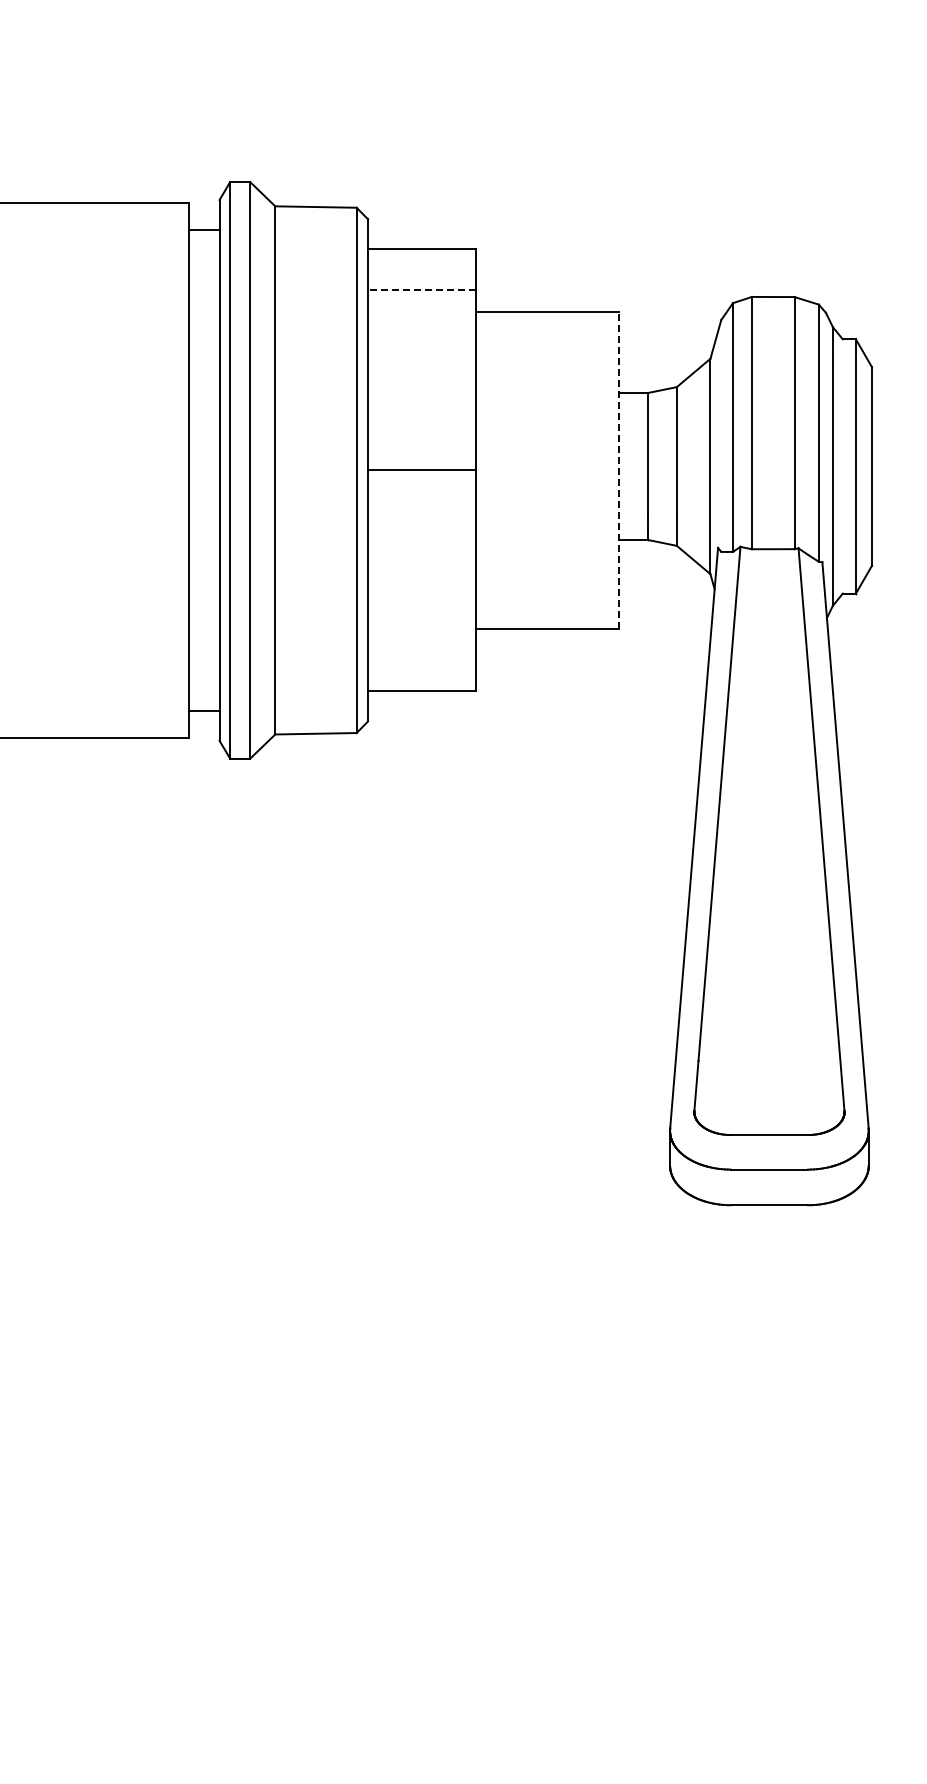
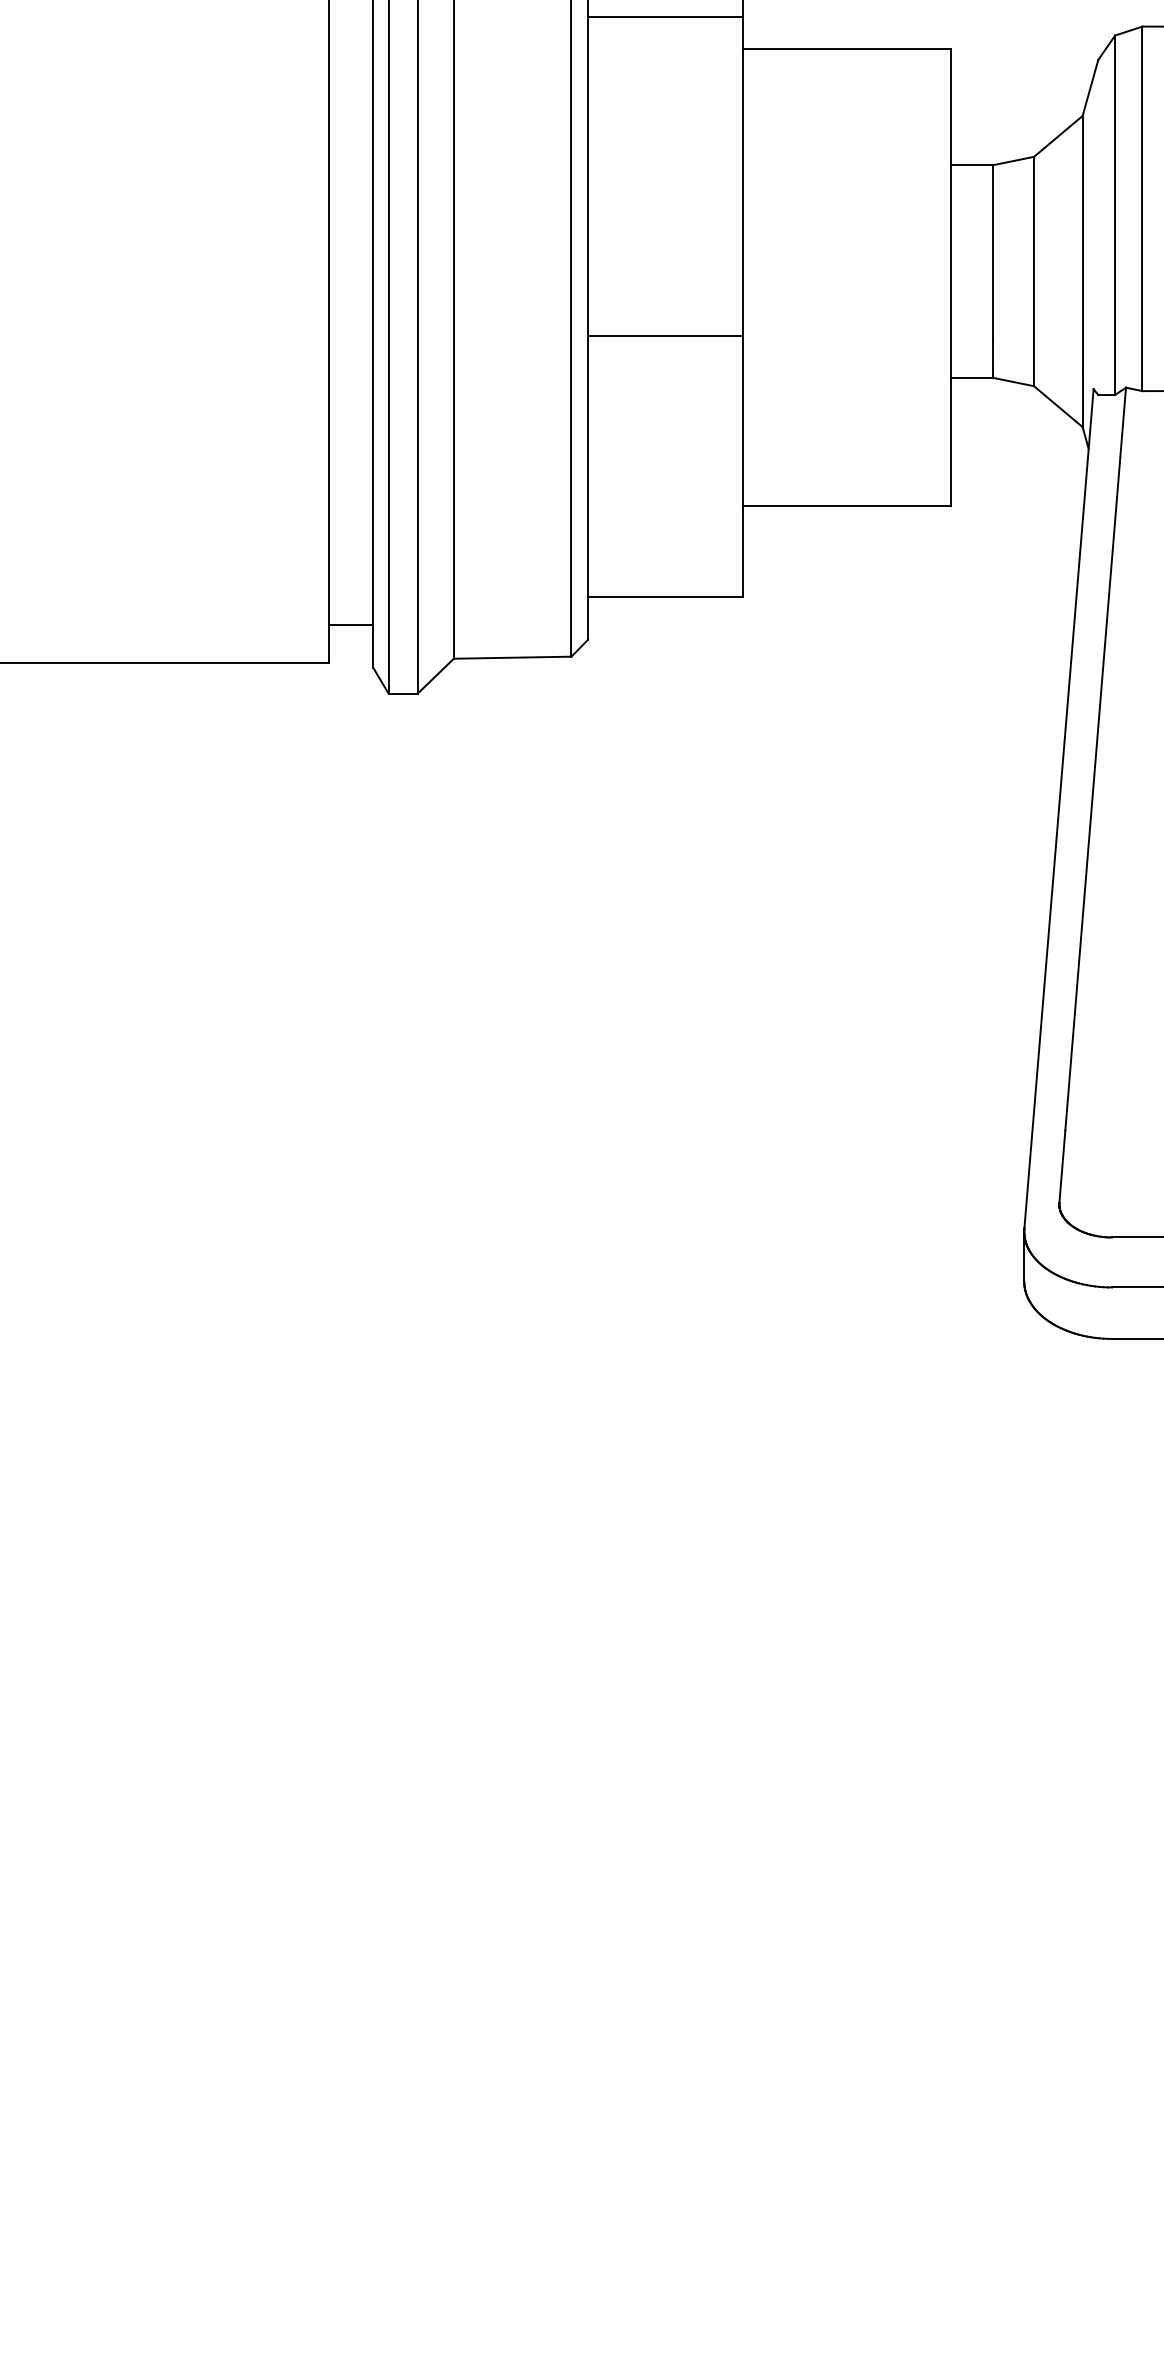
line: (421, 290) -> (665, 17), dashed -> solid
line: (421, 469) -> (665, 335), moved
line: (619, 469) -> (951, 275), dashed -> solid

